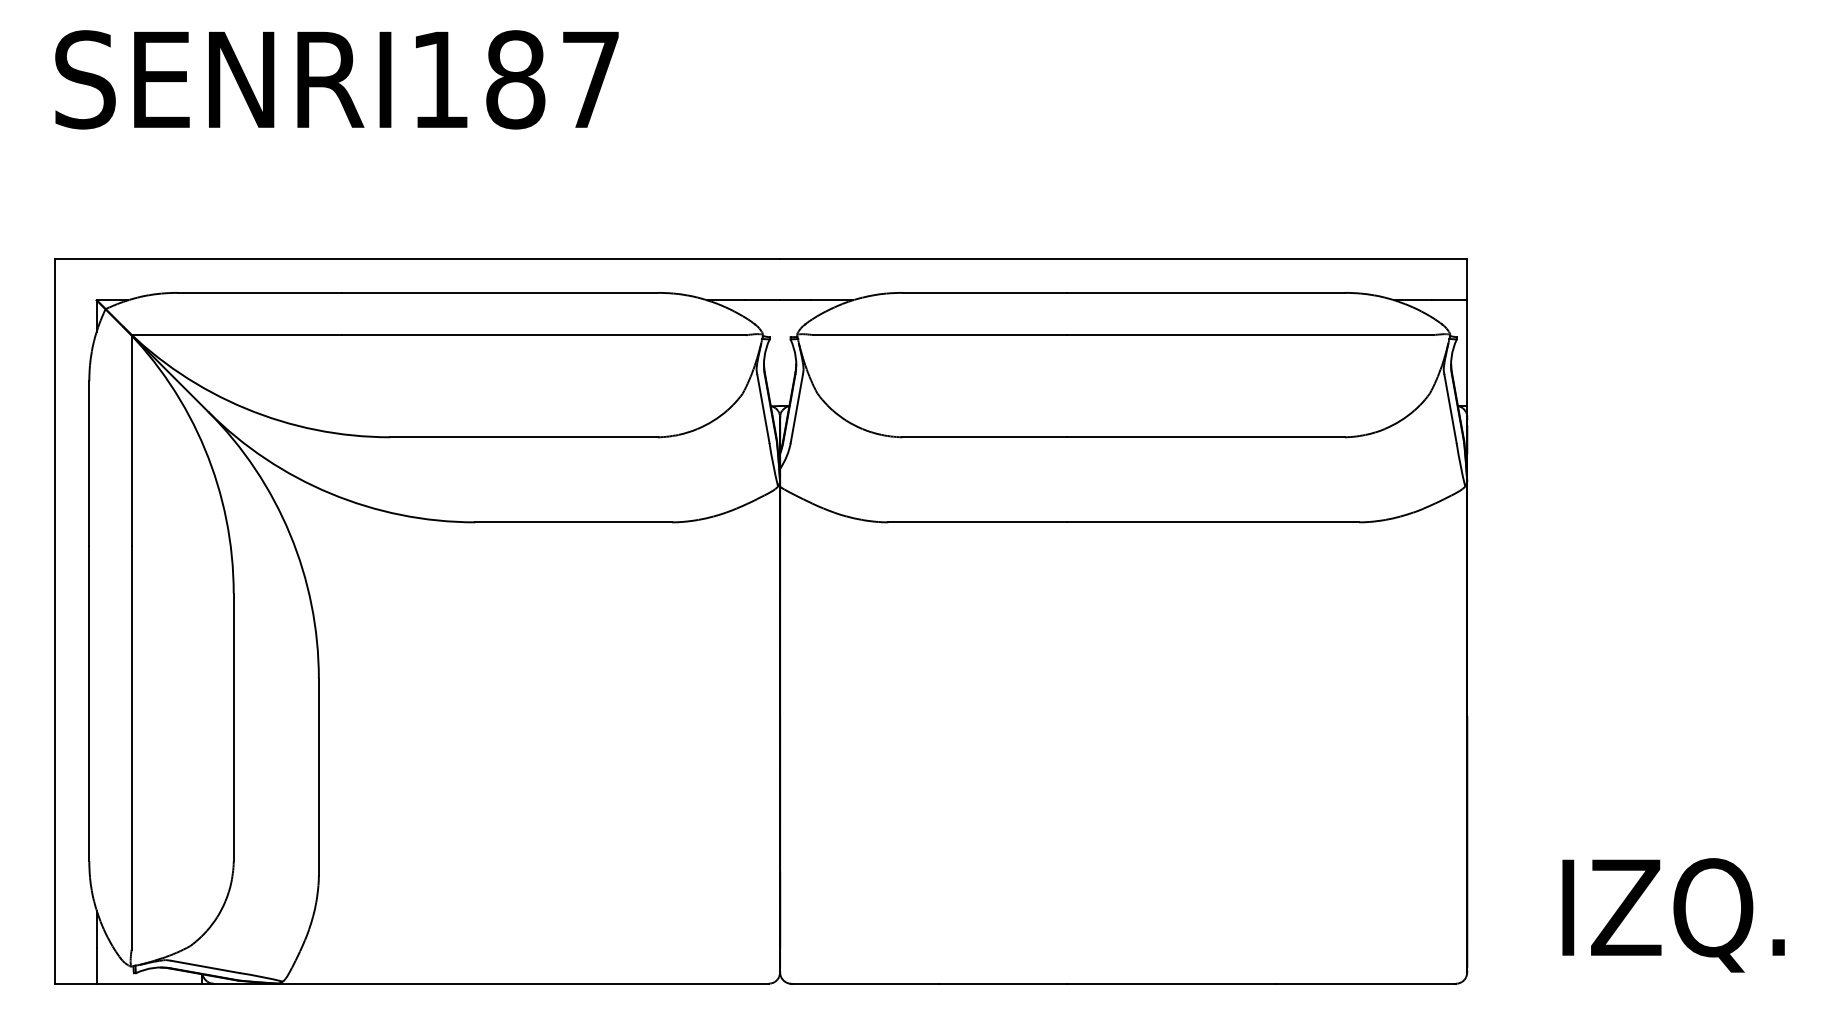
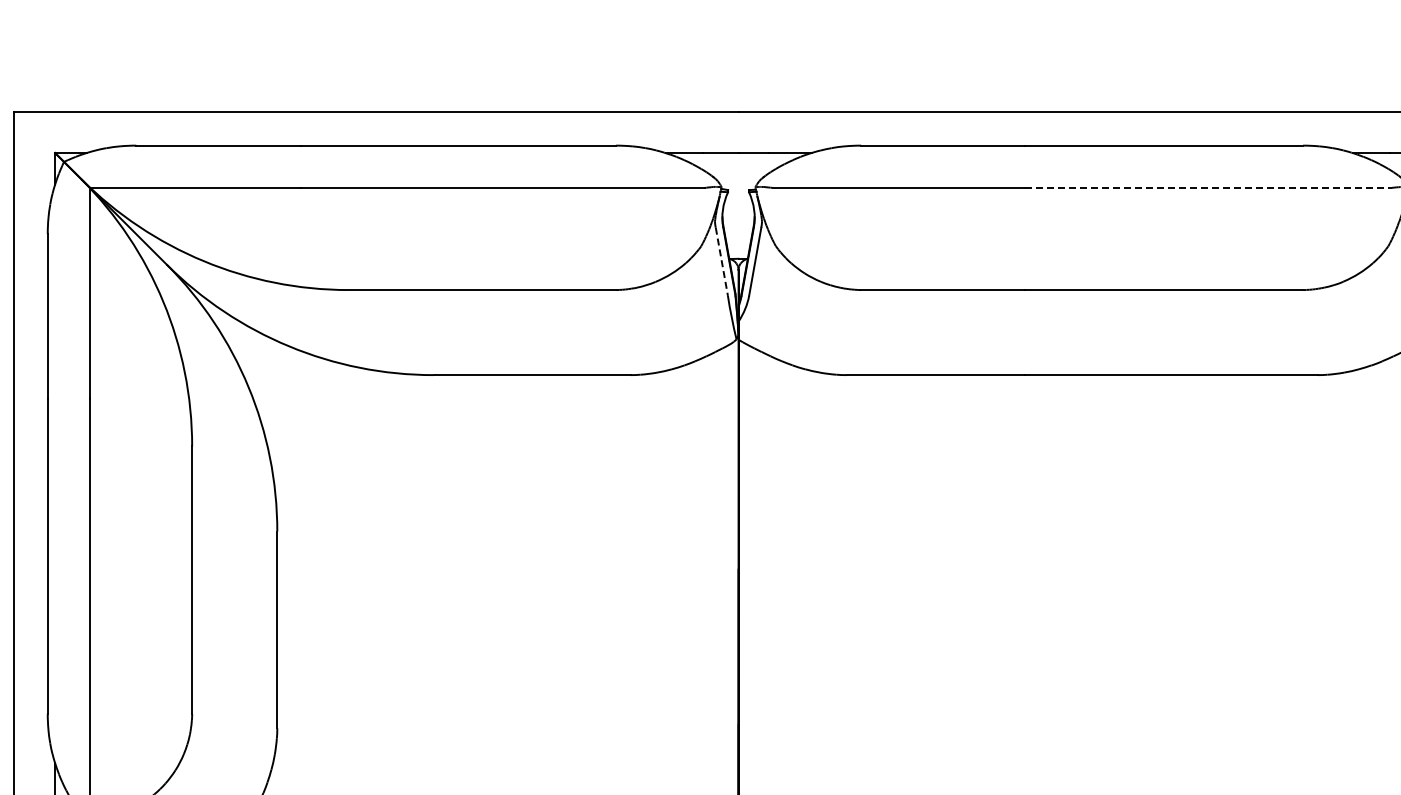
line: (1250, 335) -> (1208, 188), solid -> dashed
line: (763, 409) -> (721, 262), solid -> dashed

